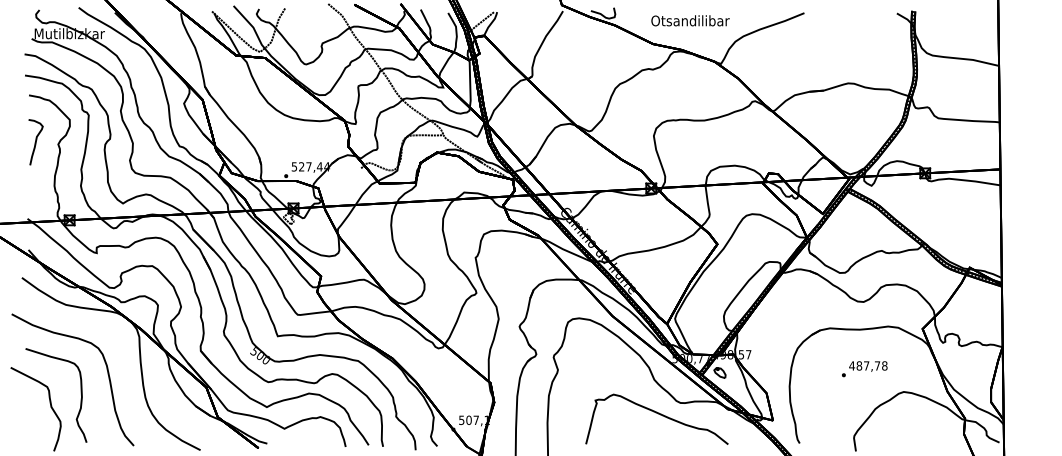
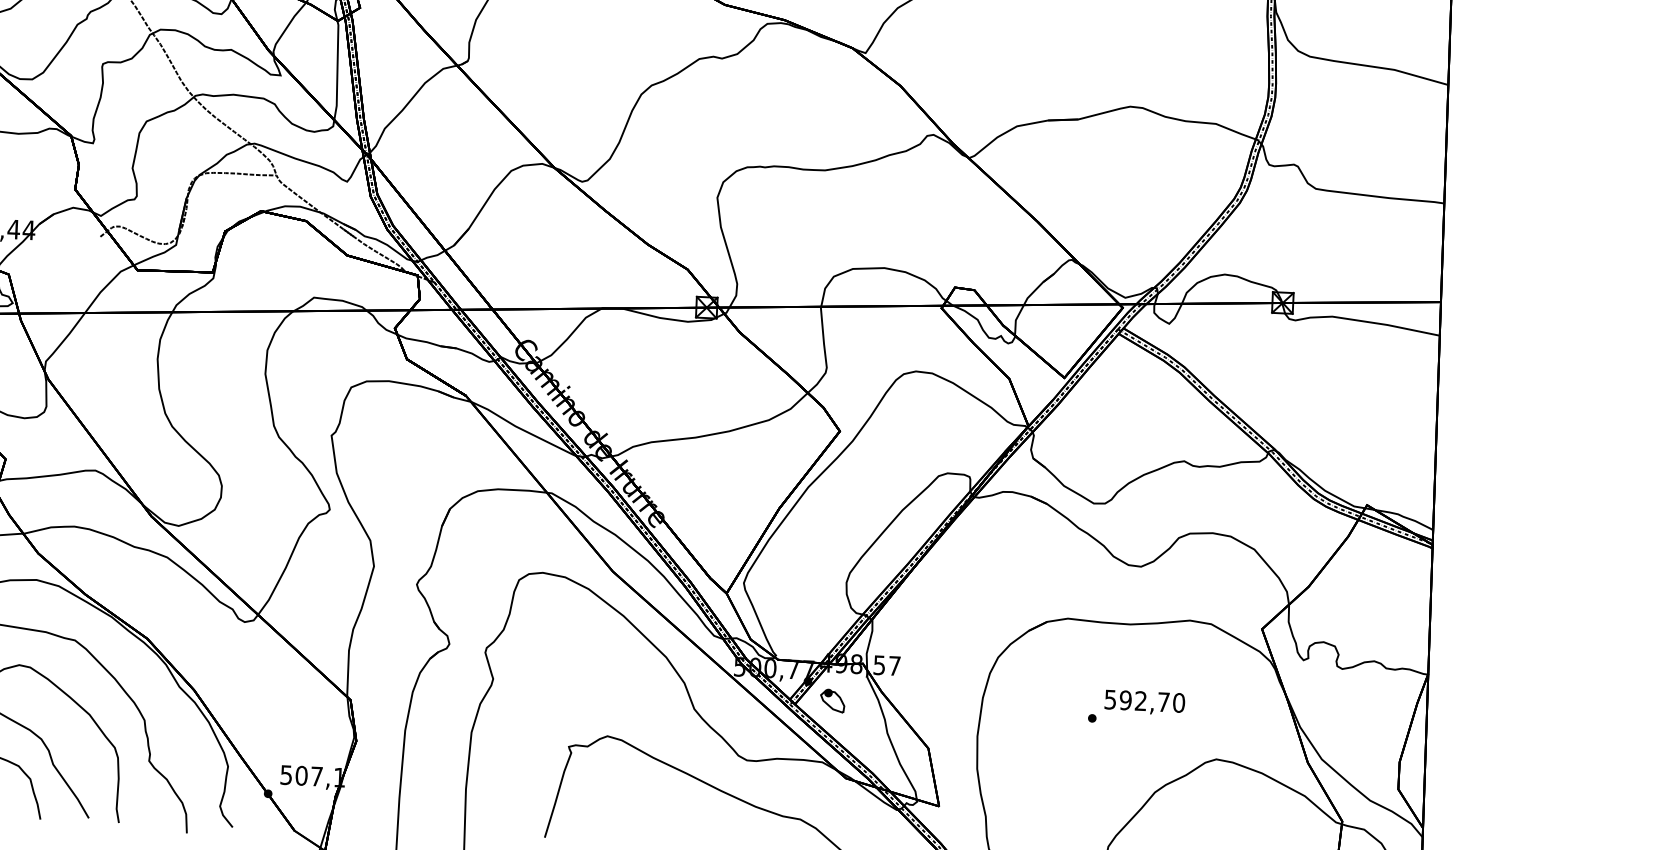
text: (868, 365) -> (1144, 700), 487,78 -> 592,70

